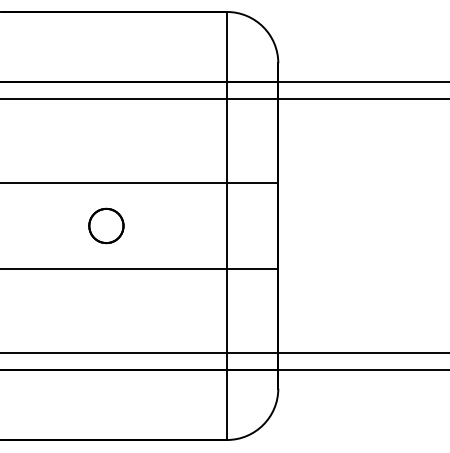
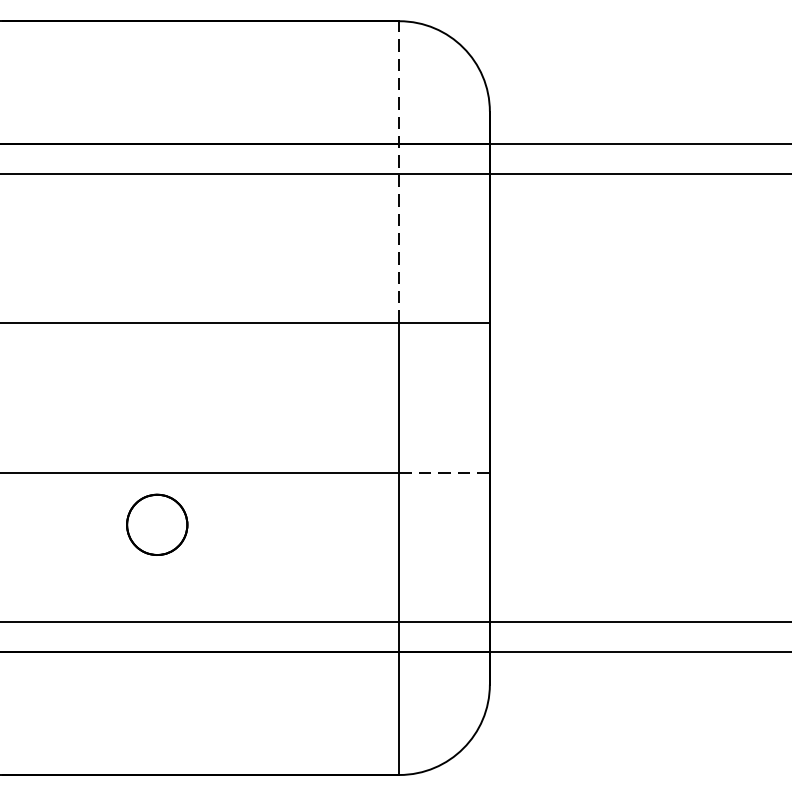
line: (226, 97) -> (398, 171), solid -> dashed
part: (106, 225) -> (157, 524), moved
line: (252, 268) -> (444, 472), solid -> dashed

